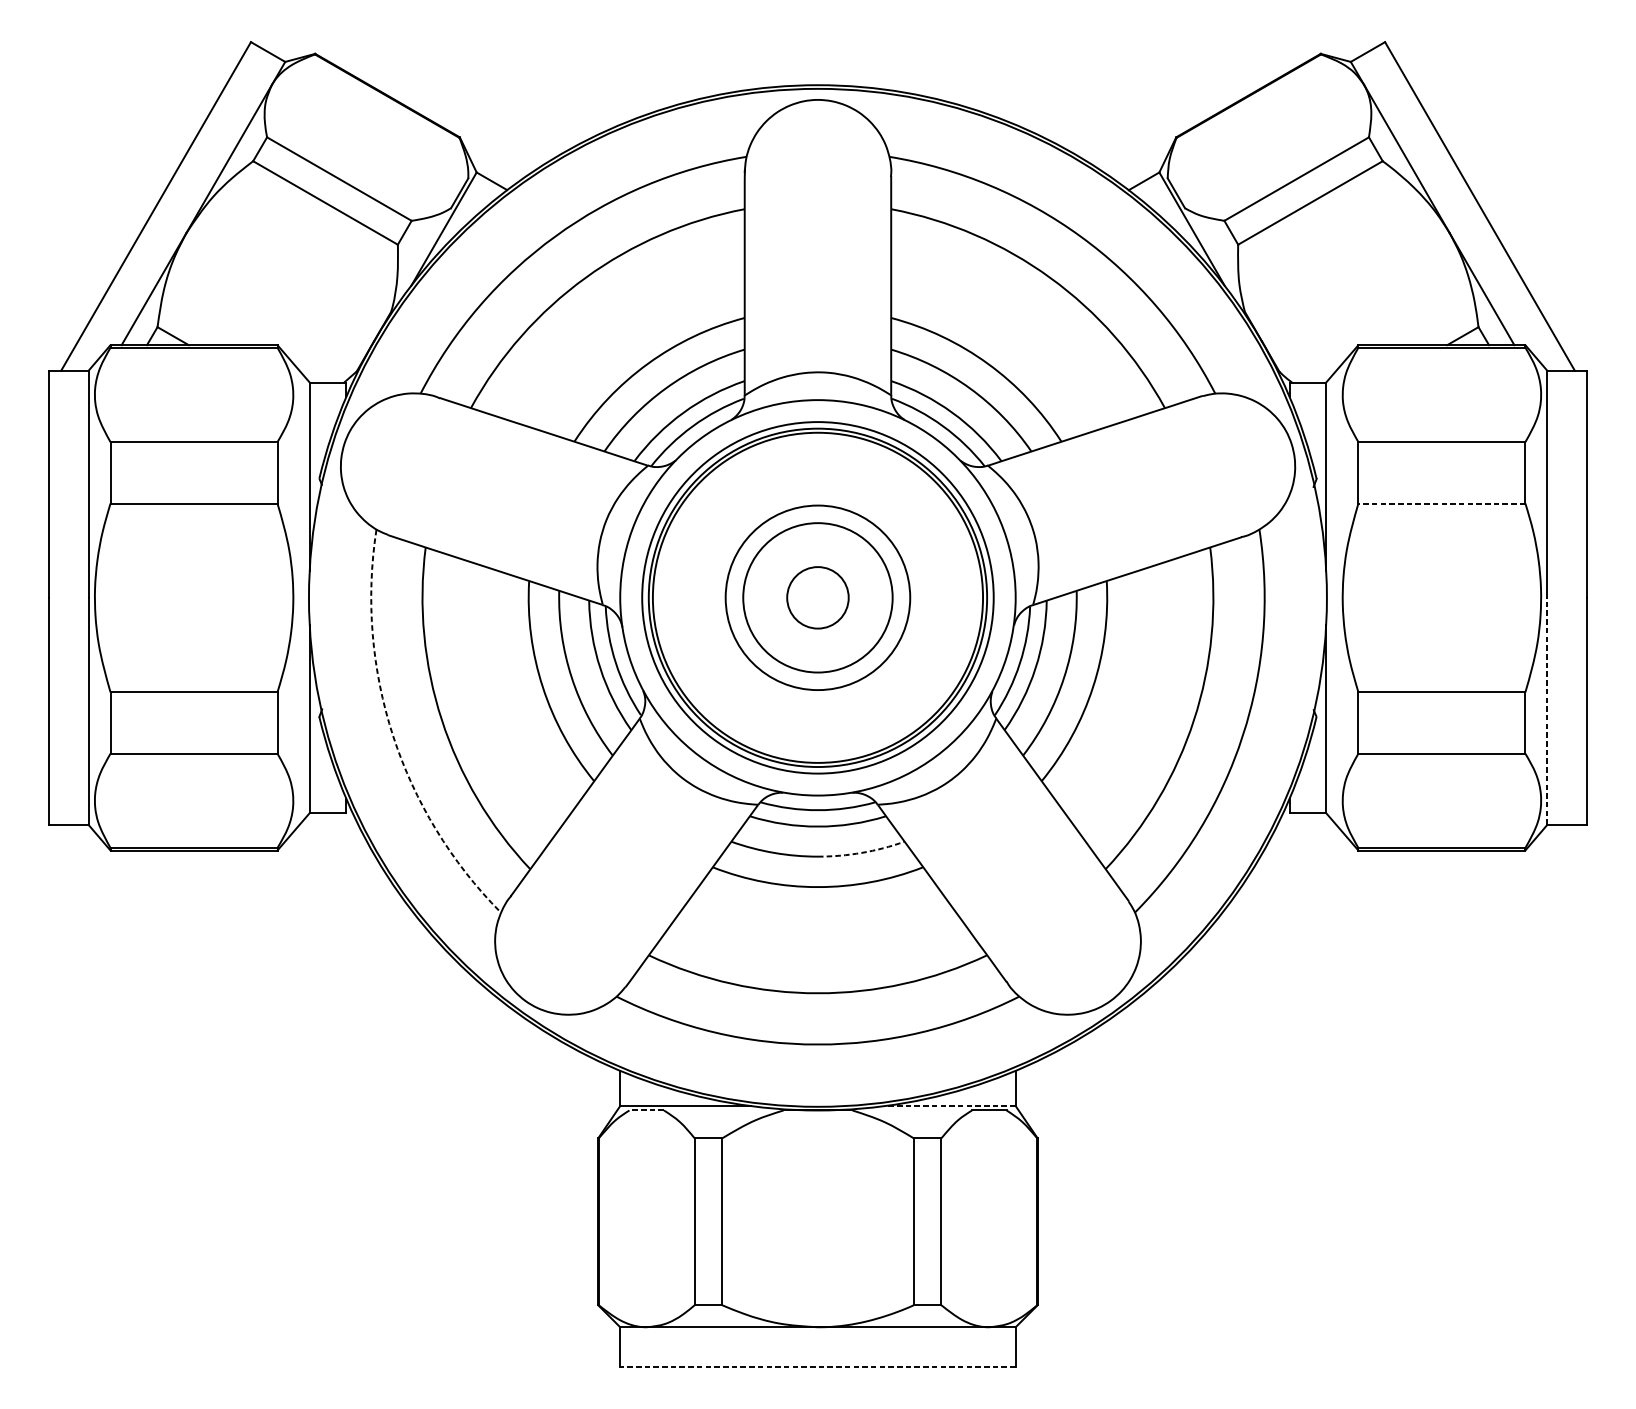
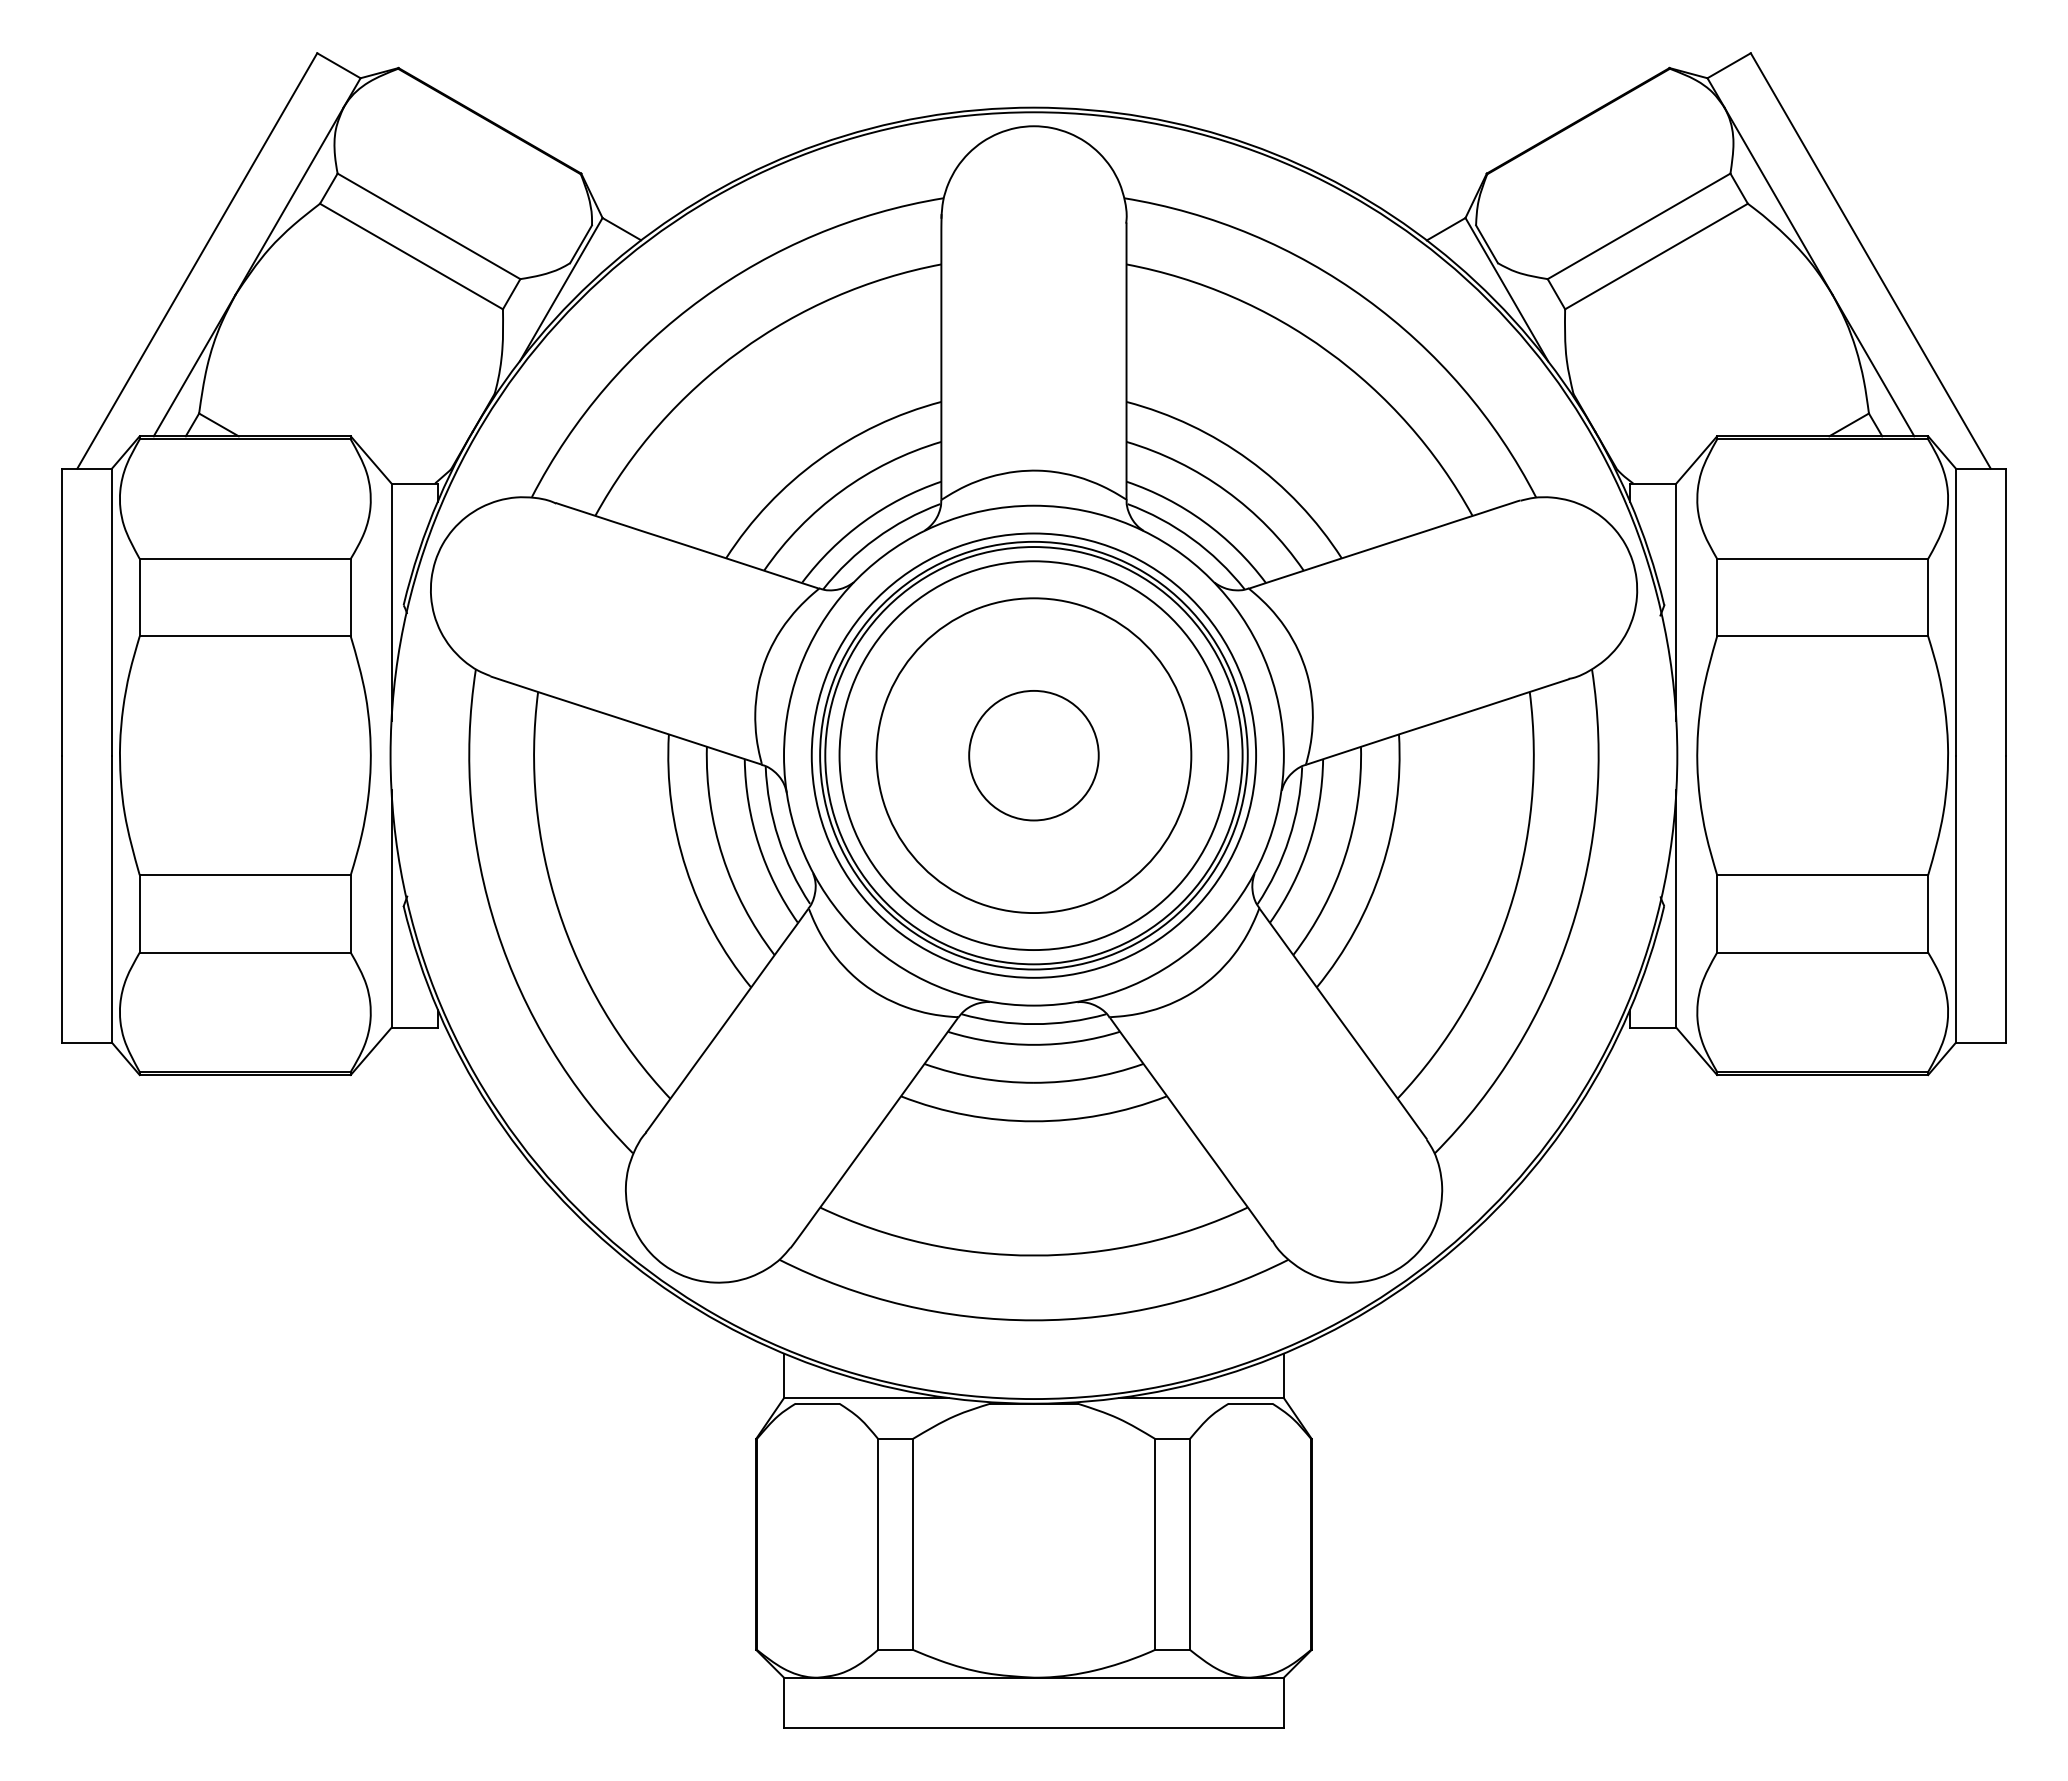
line: (1441, 503) -> (1822, 636), dashed -> solid
circle: (817, 597) -> (1033, 755), size x1.67
circle: (817, 597) -> (1033, 755), size x1.67
circle: (817, 597) -> (1033, 755), size x1.67
line: (1546, 710) -> (1955, 898), dashed -> solid
arc: (392, 736) -> (496, 930), dashed -> solid
arc: (861, 853) -> (1089, 1078), dashed -> solid
line: (950, 1106) -> (1201, 1398), dashed -> solid
line: (646, 1110) -> (817, 1403), dashed -> solid
line: (817, 1366) -> (1033, 1727), dashed -> solid

